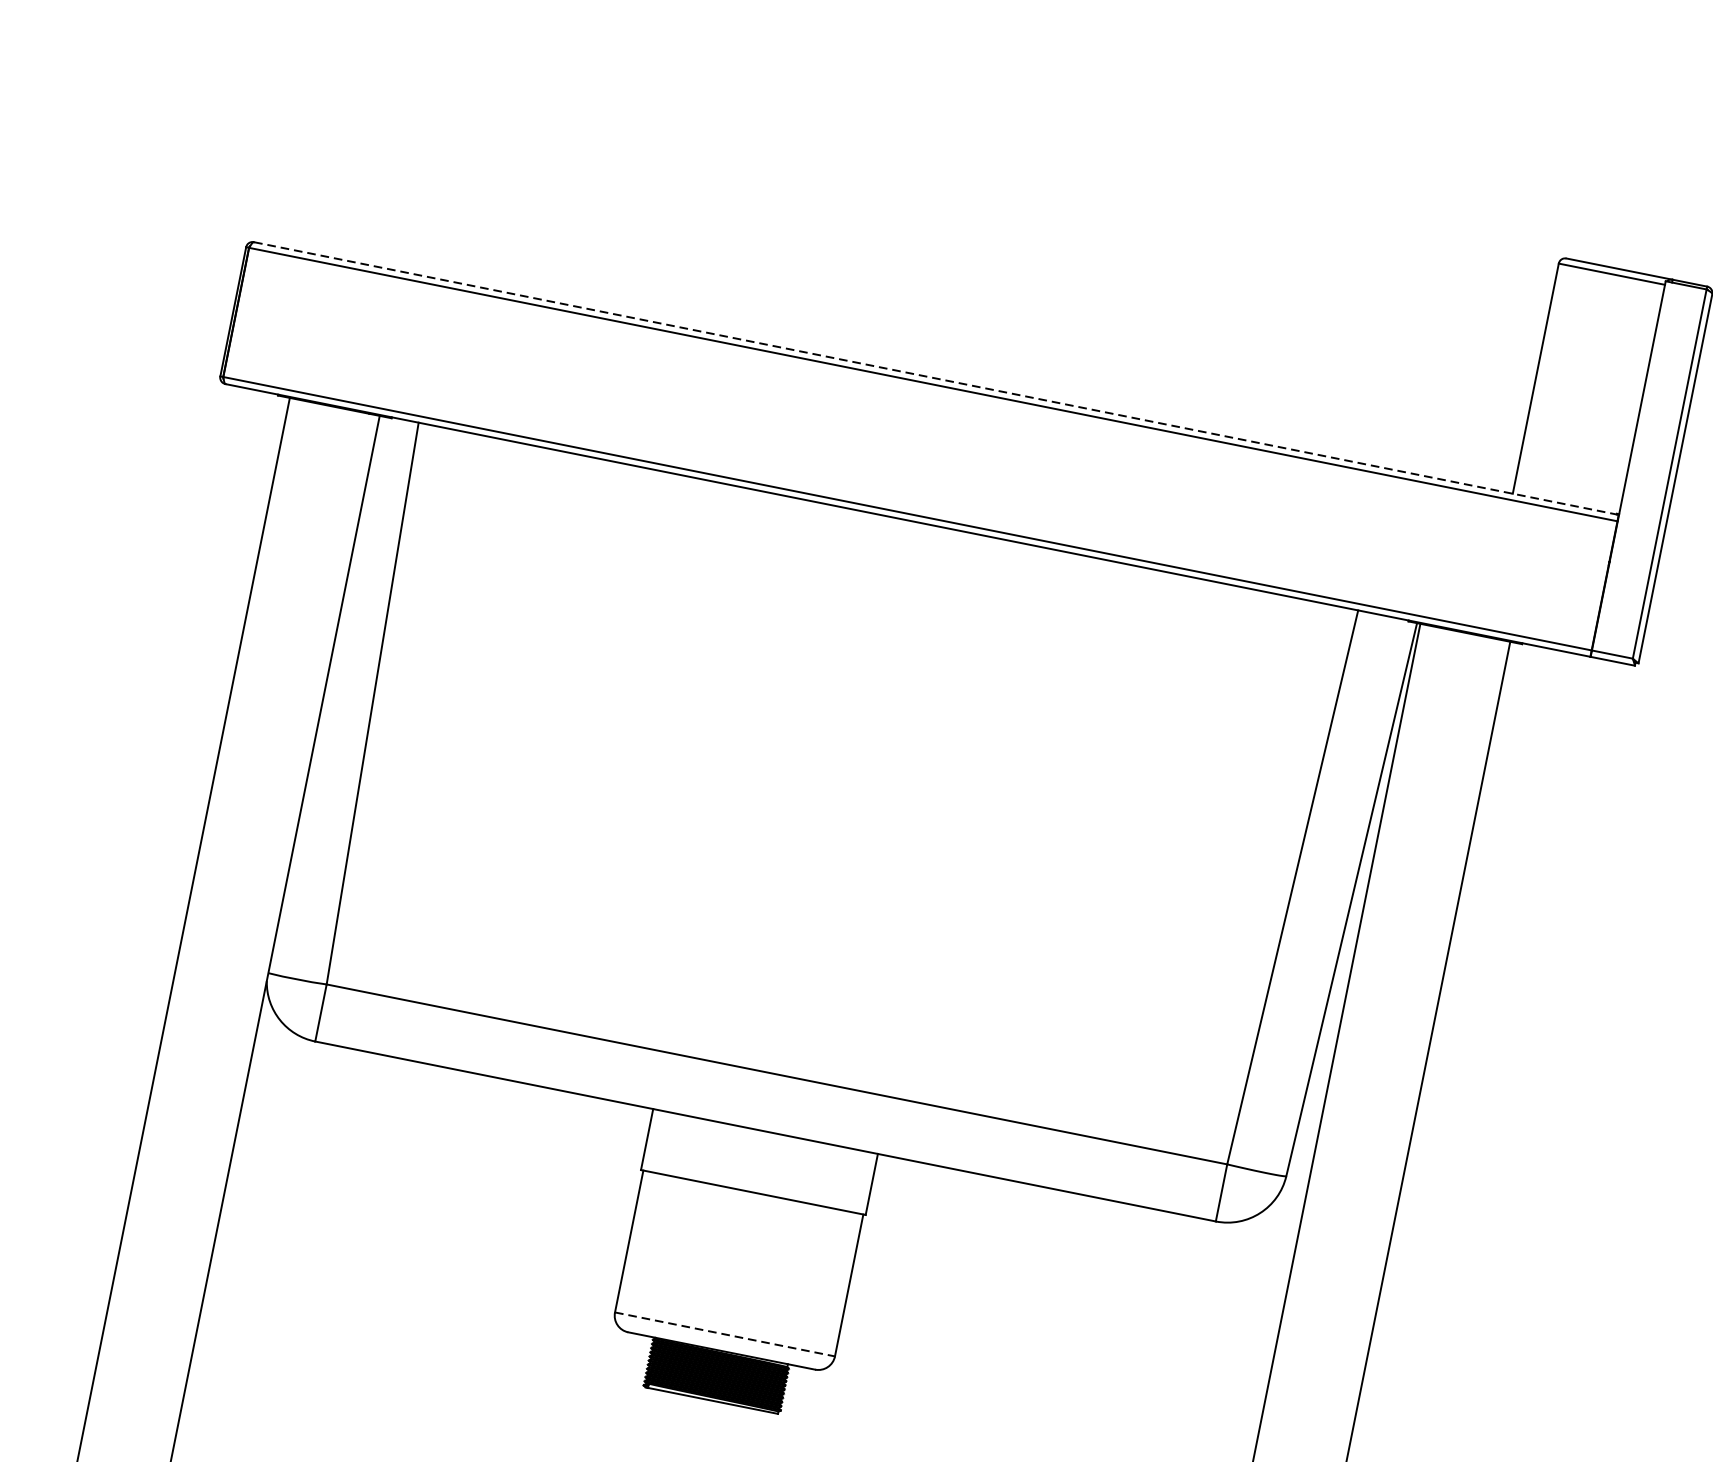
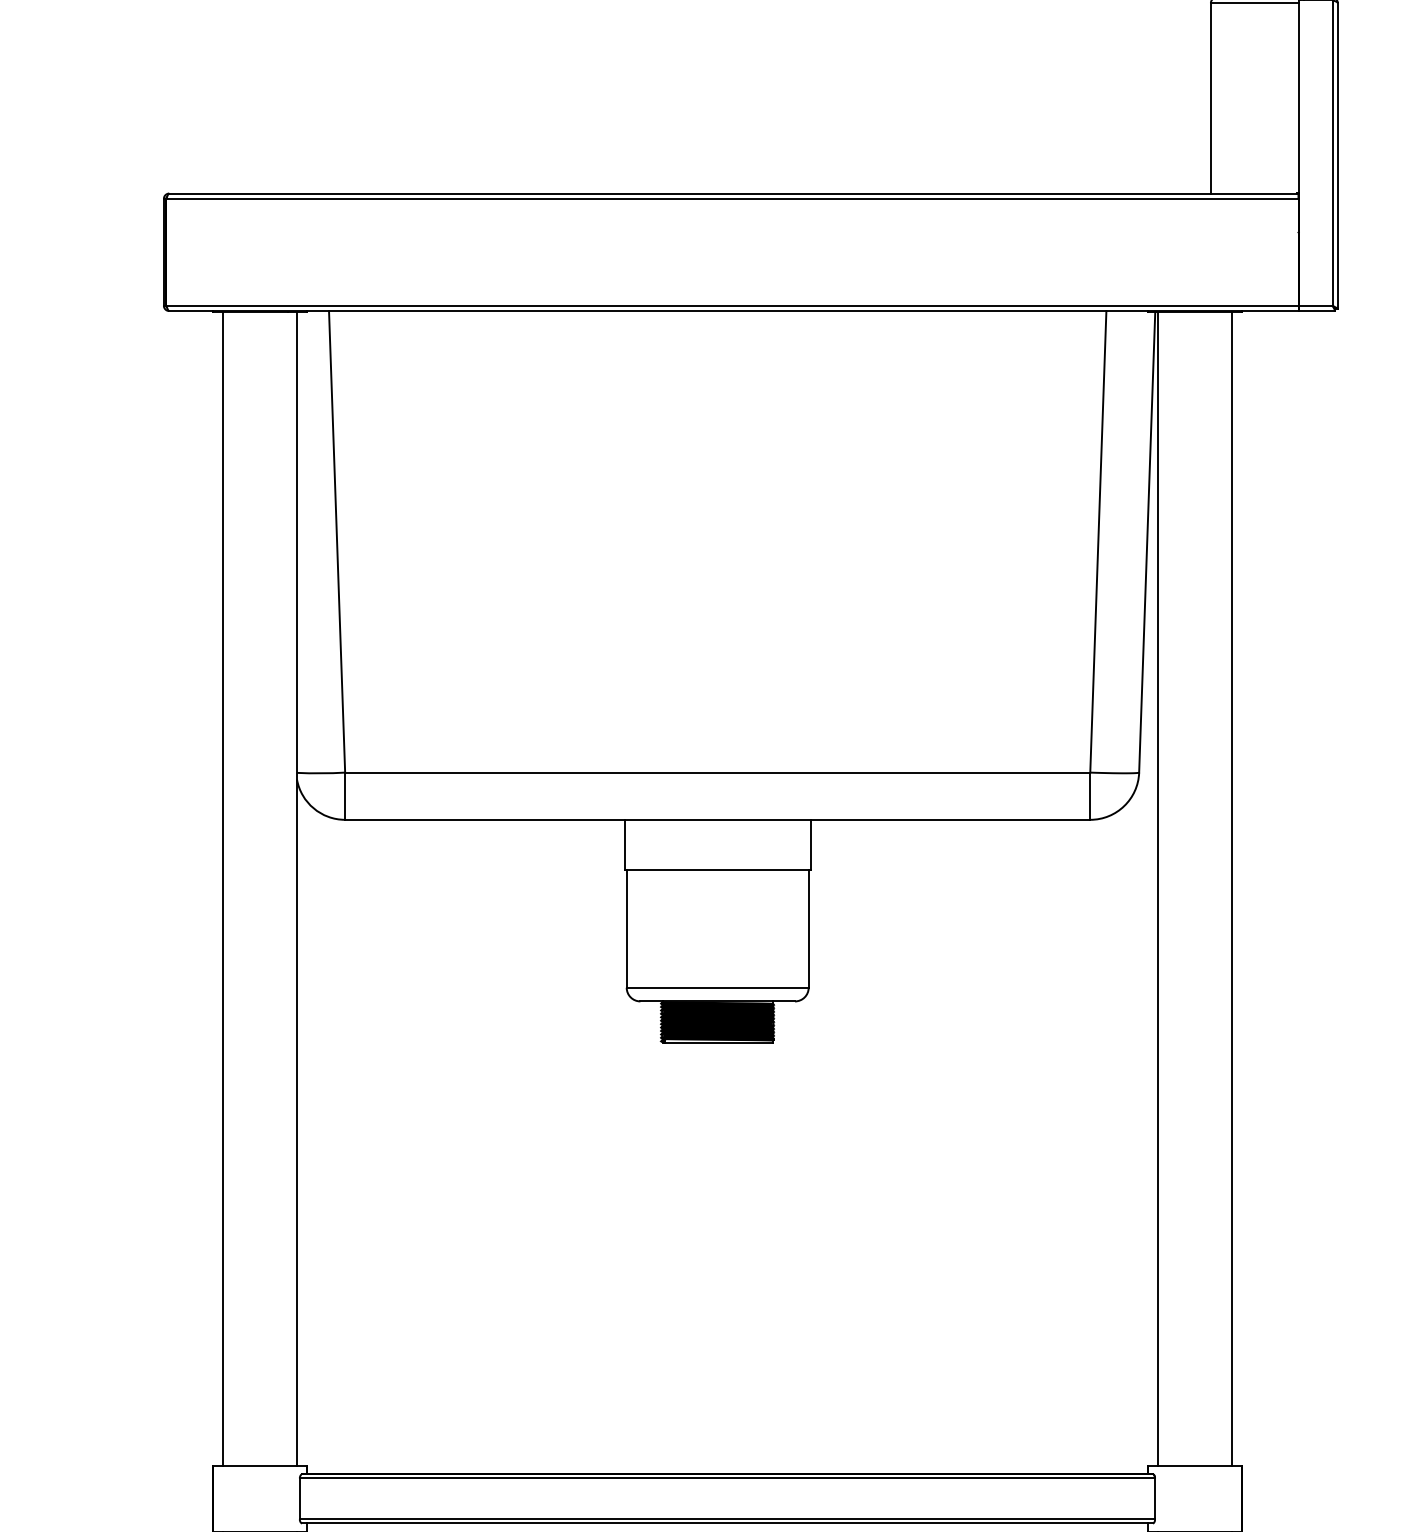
line: (935, 378) -> (733, 193), dashed -> solid
line: (724, 1334) -> (717, 987), dashed -> solid

